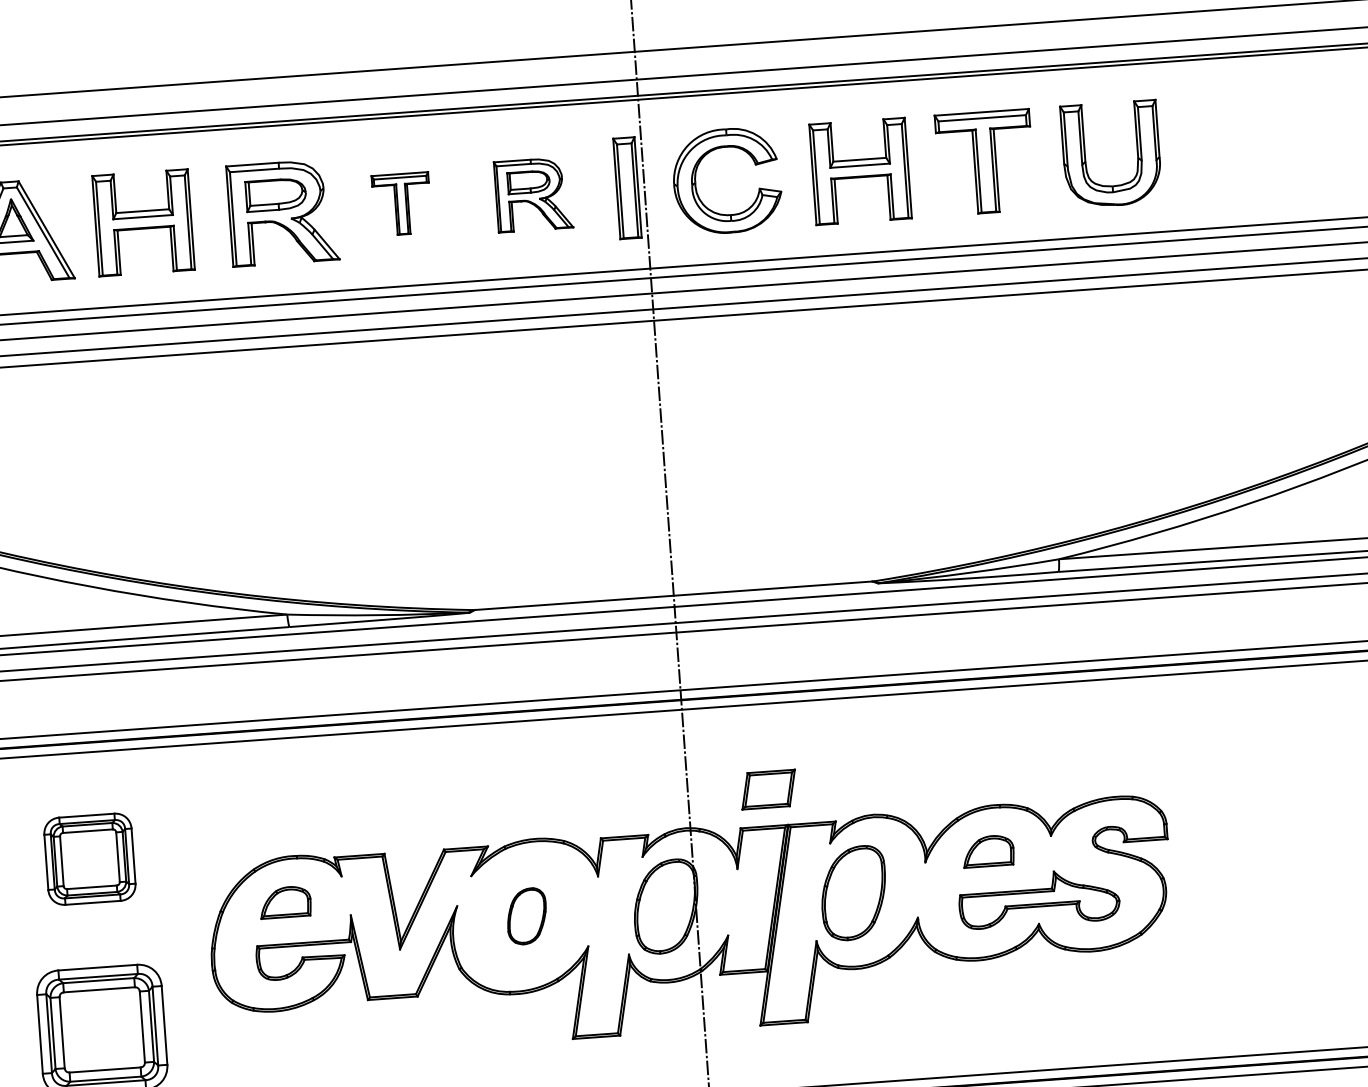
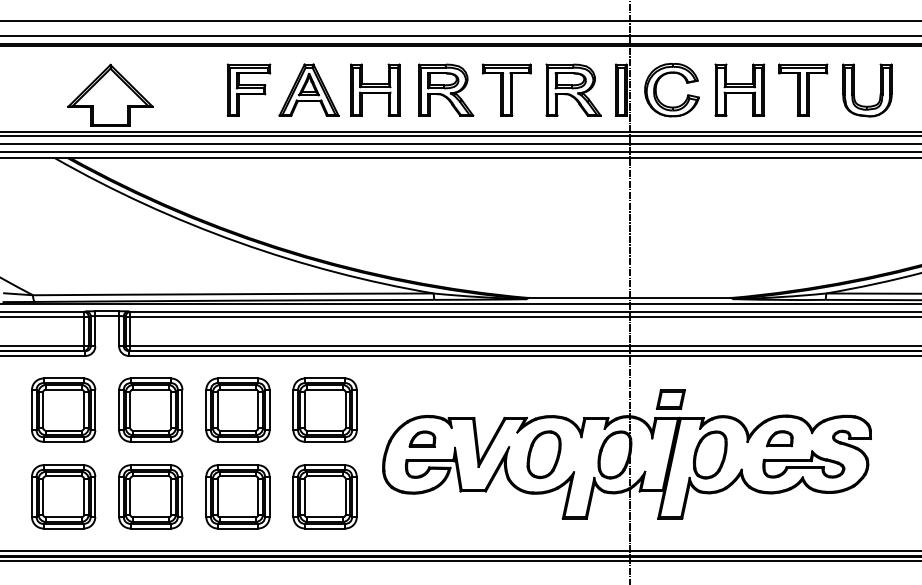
part: (533, 193) -> (573, 89), size x1.43
part: (401, 203) -> (506, 89), size x1.67
part: (88, 858) -> (324, 409), size x1.43
part: (525, 915) -> (543, 454), size x1.67

